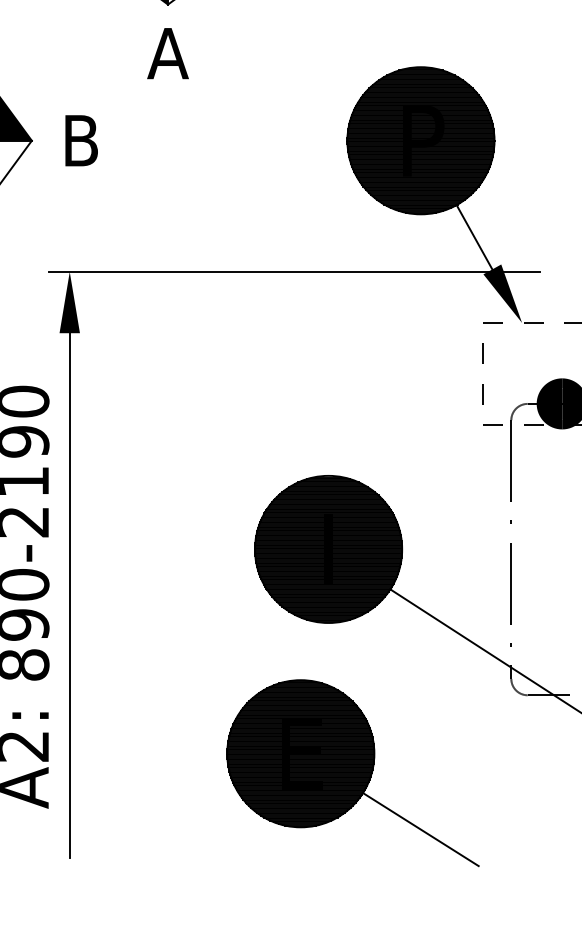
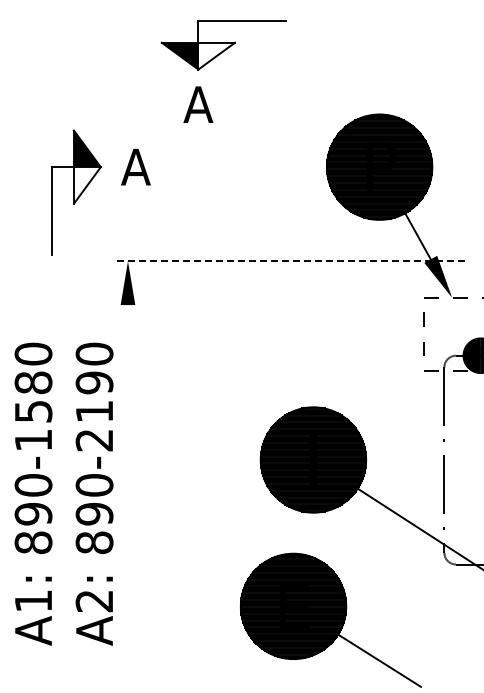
text: (80, 139) -> (135, 166), B -> A
line: (295, 272) -> (289, 261), solid -> dashed
line: (69, 596) -> (127, 493), removed

